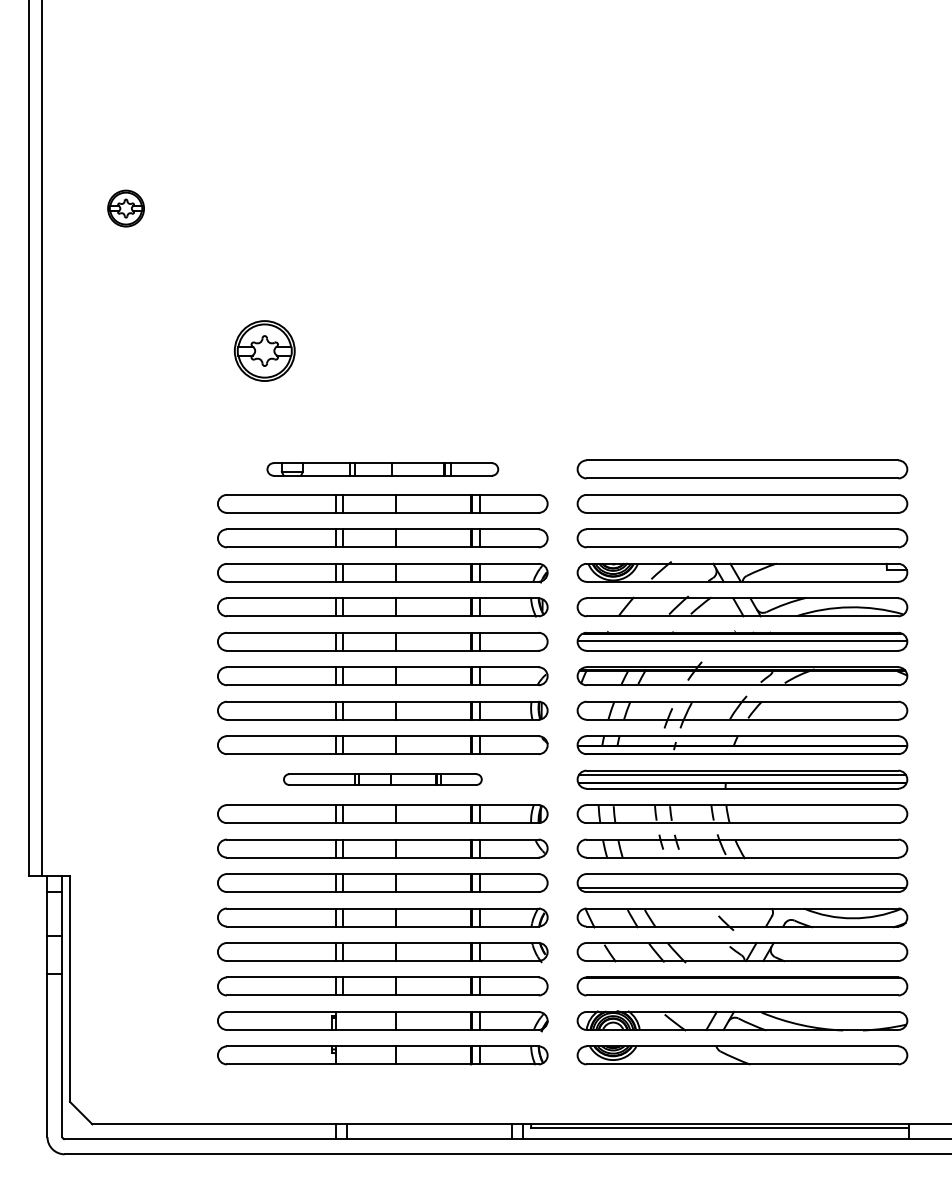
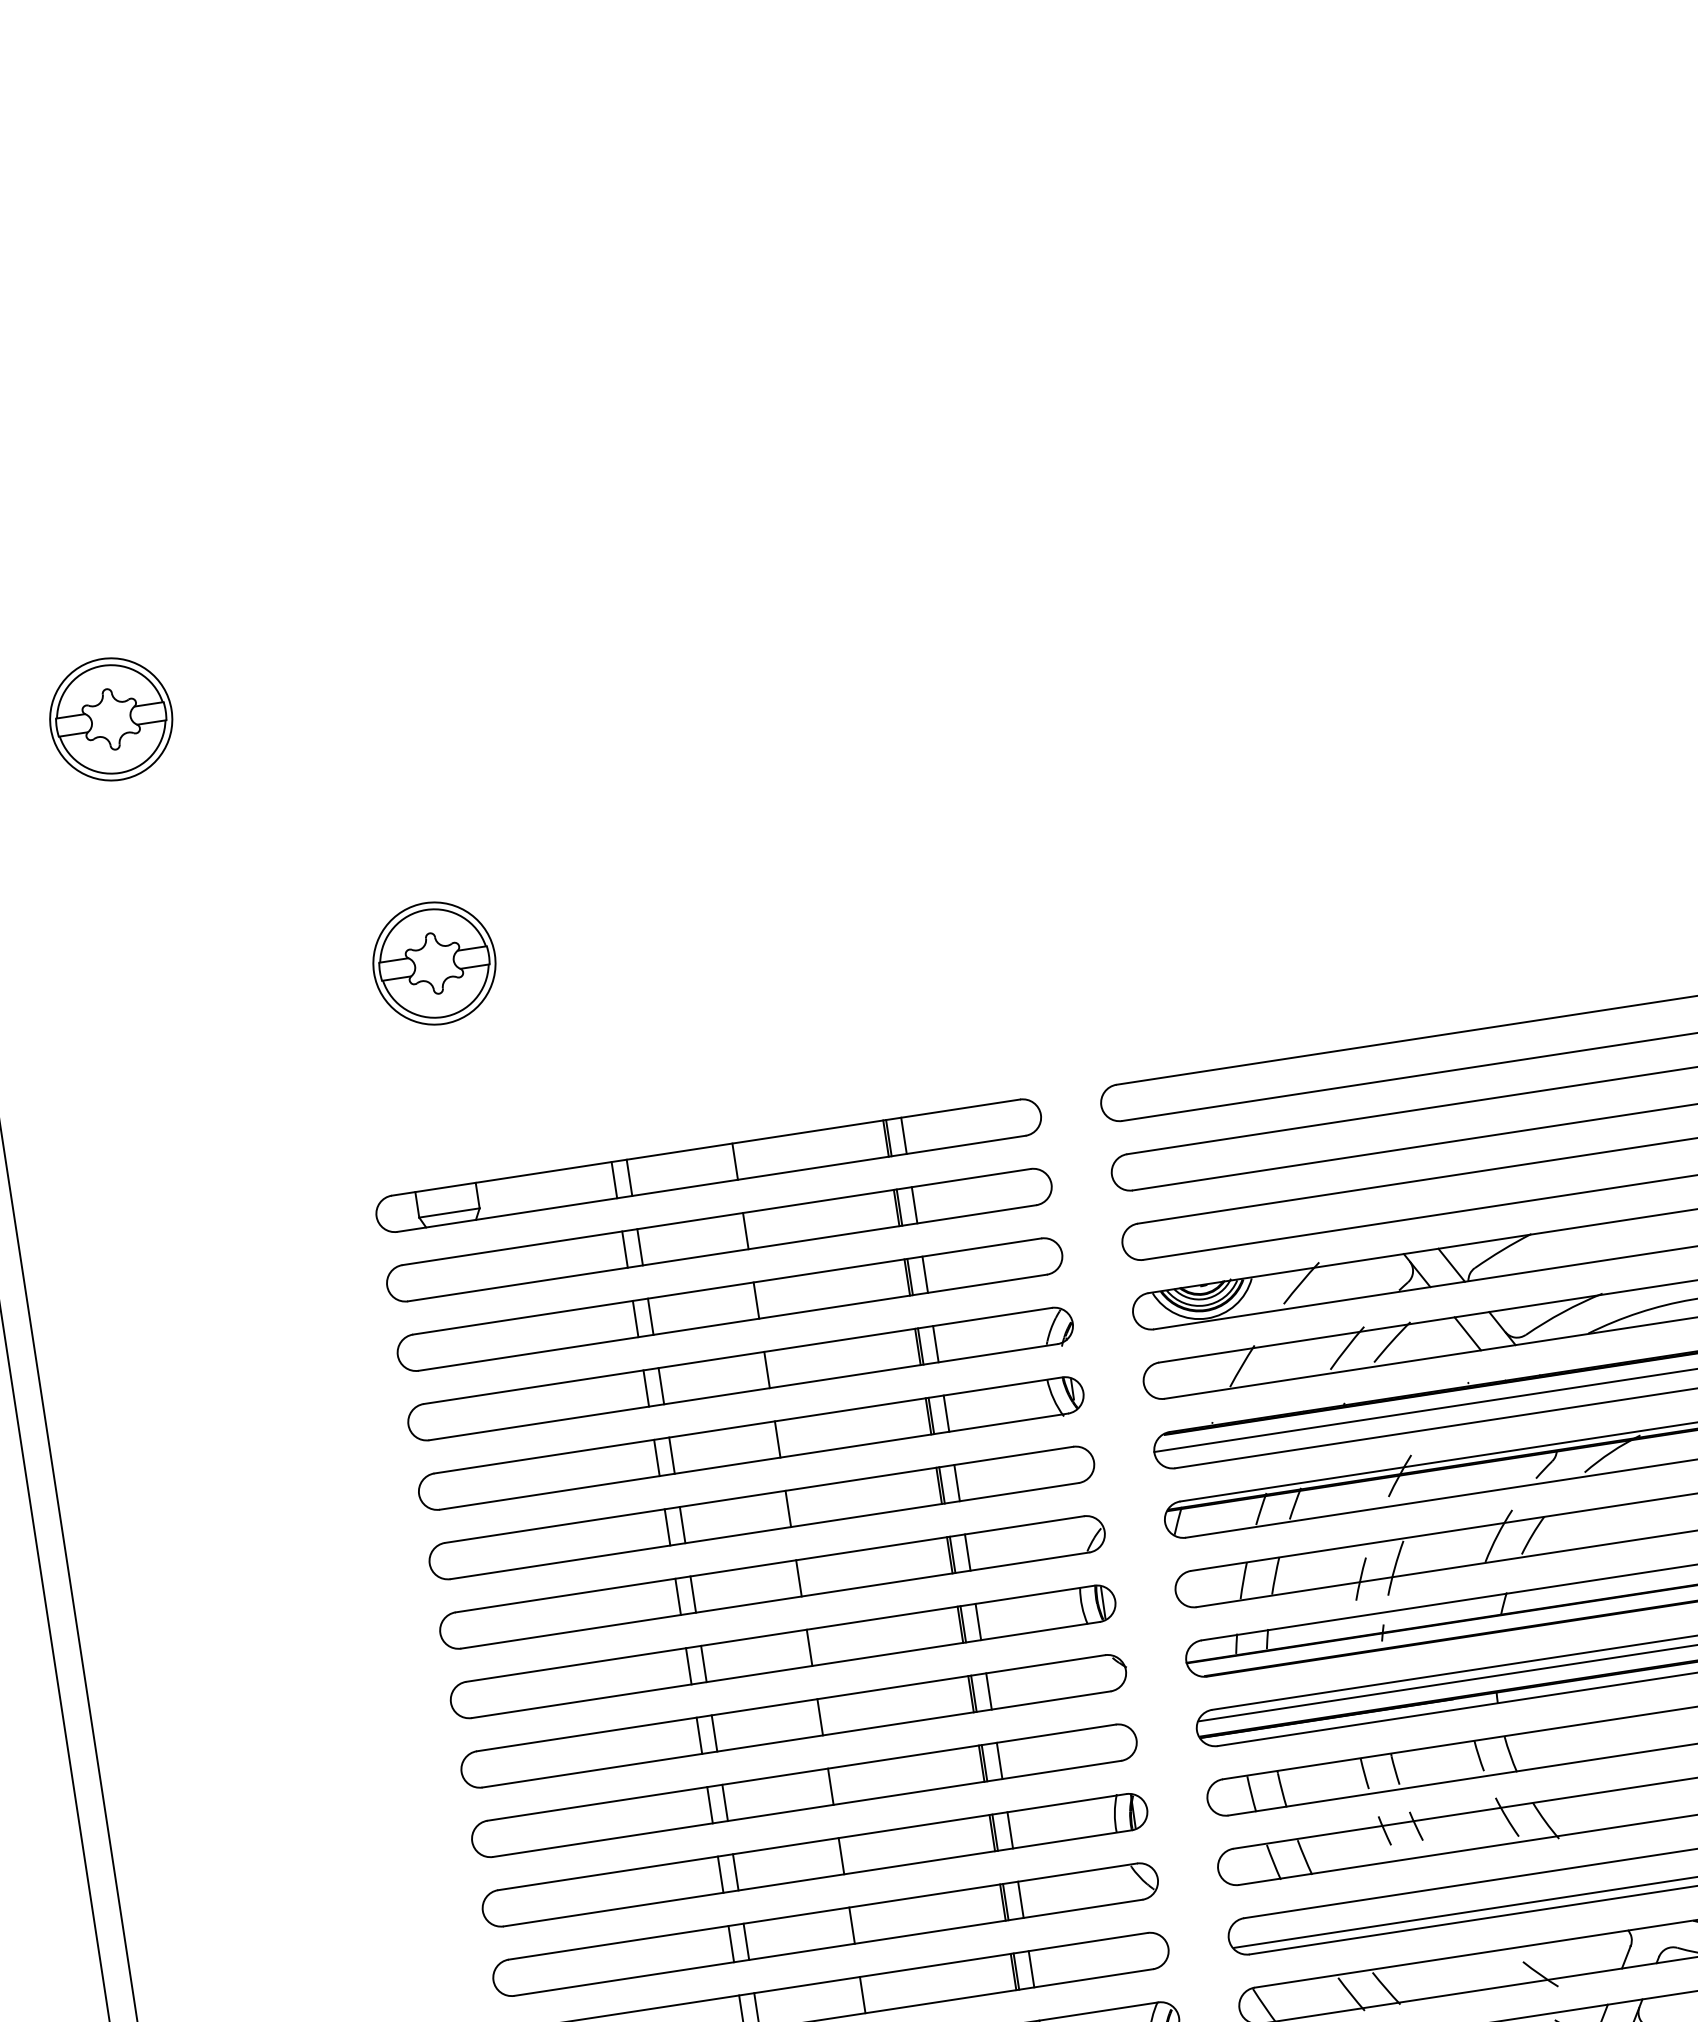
part: (125, 208) -> (109, 719), size x1.67
part: (382, 469) -> (708, 1165), size x1.43
part: (382, 779) -> (803, 1790), size x1.67

